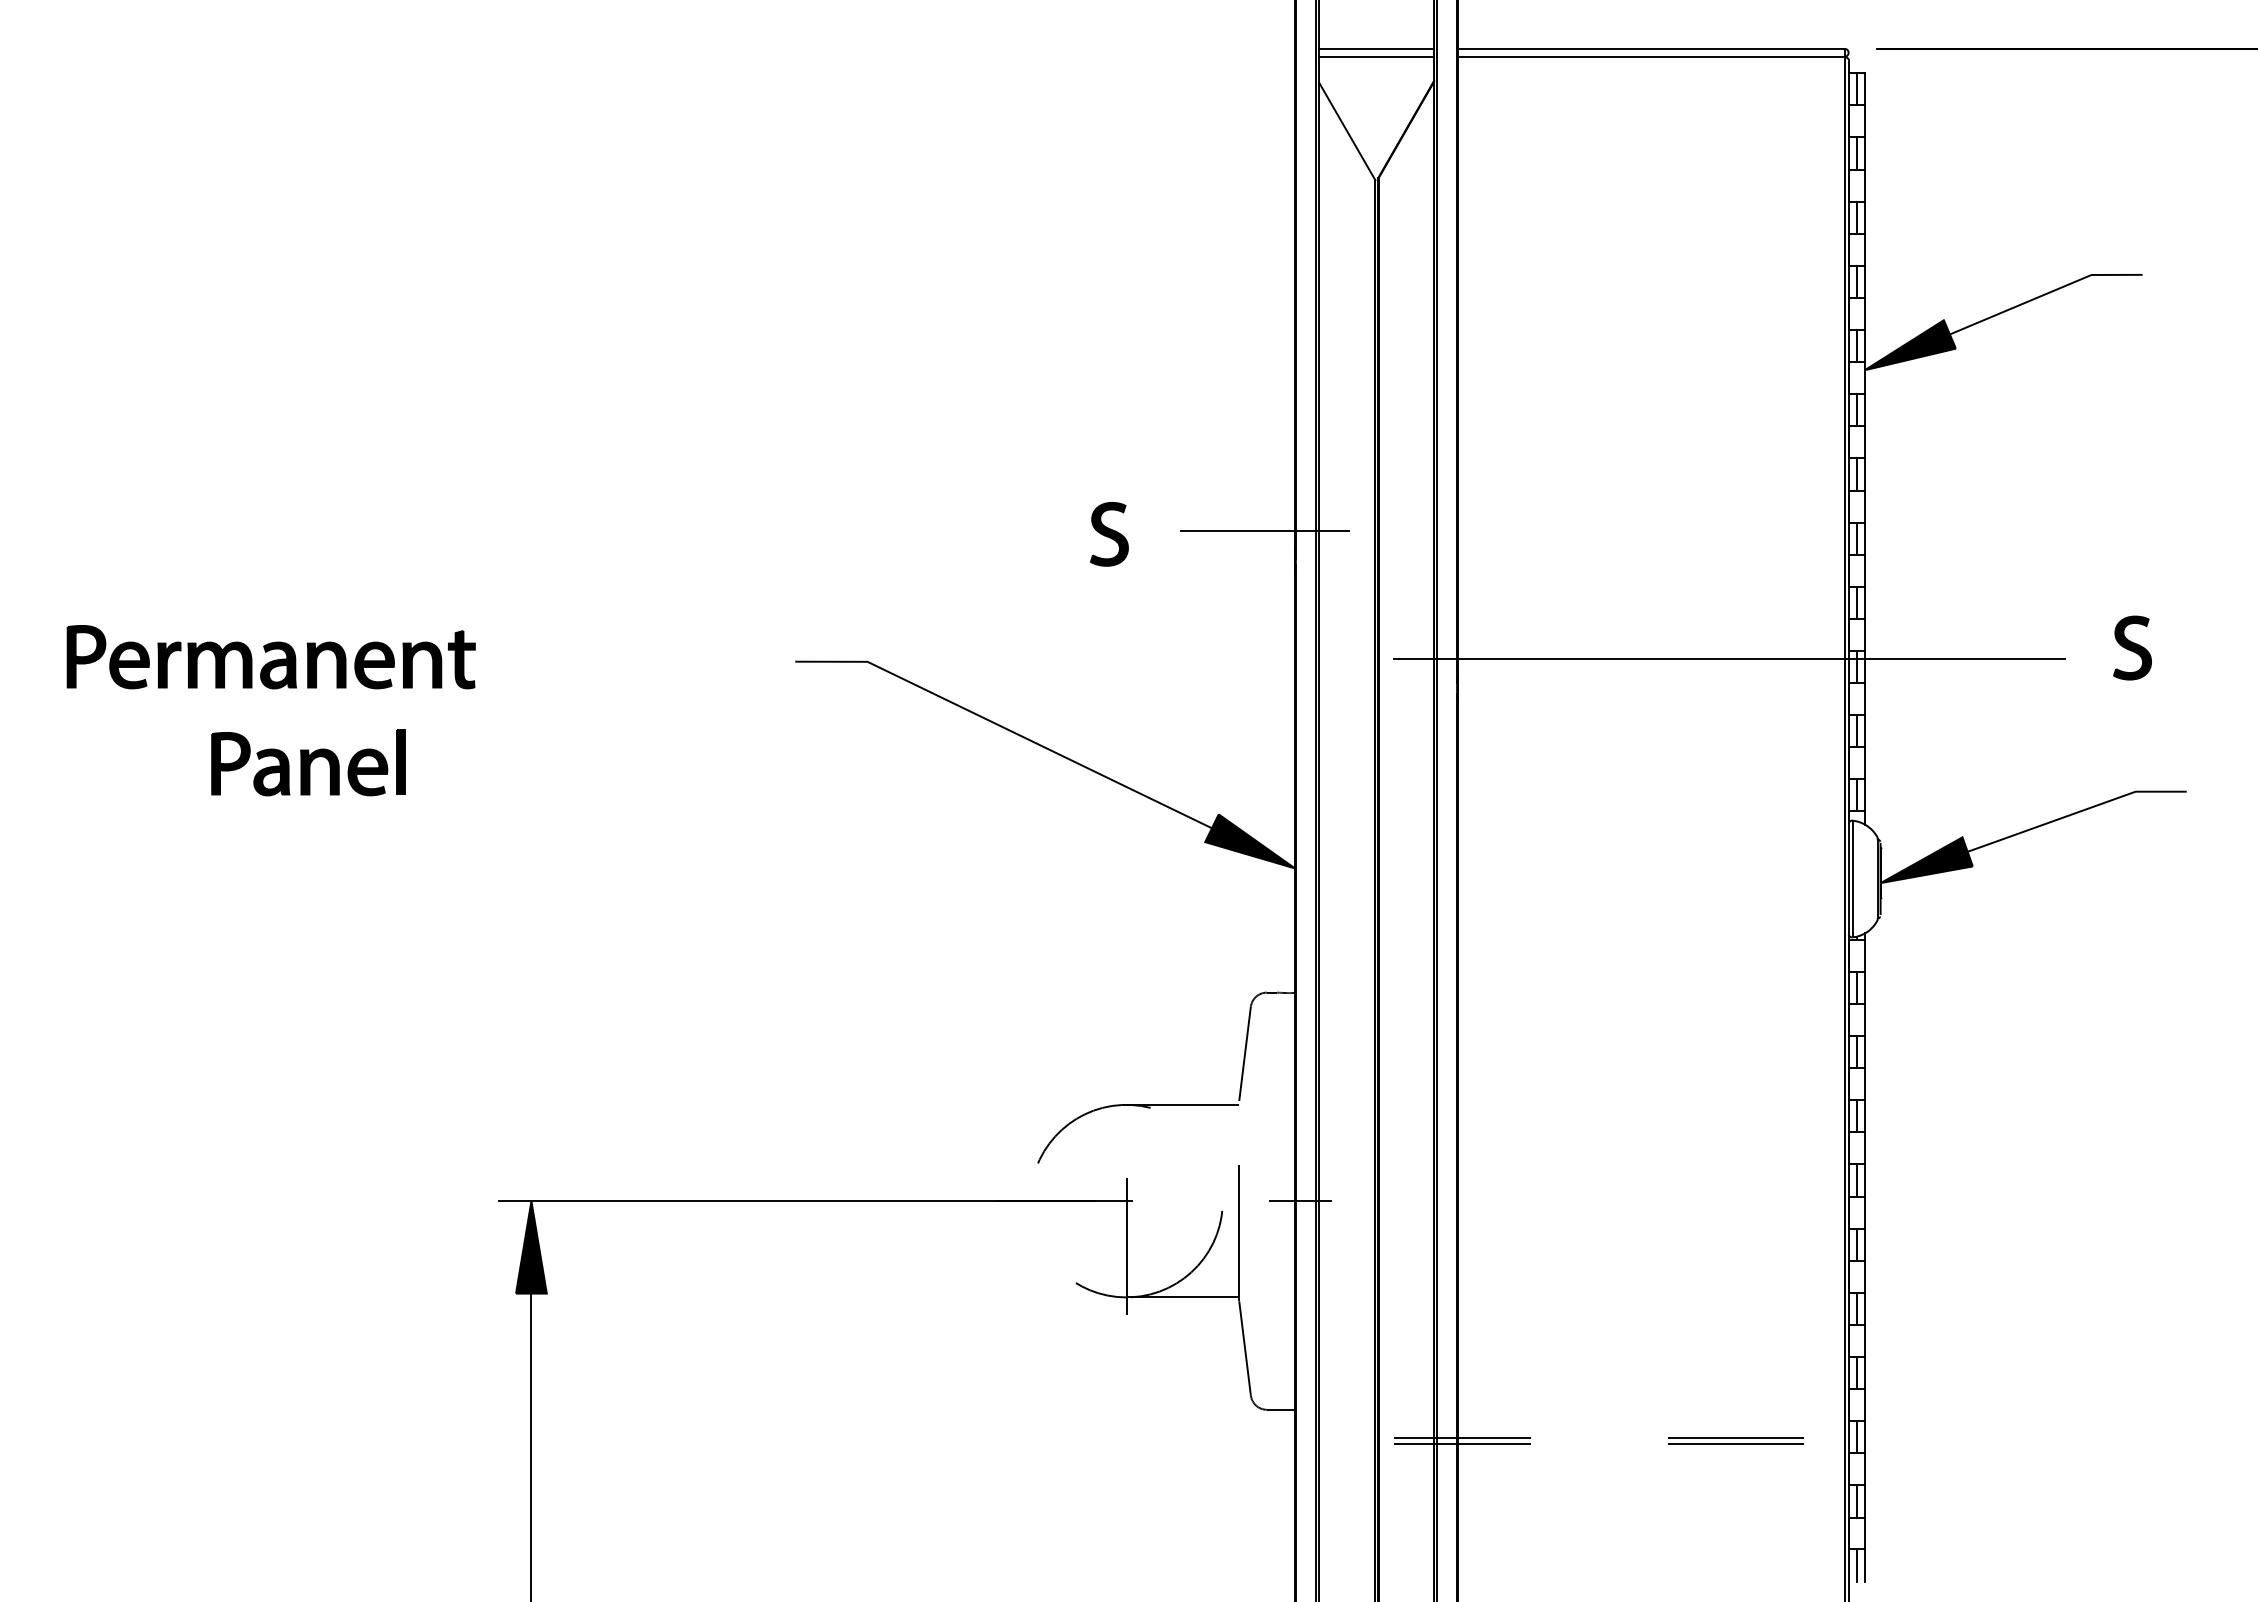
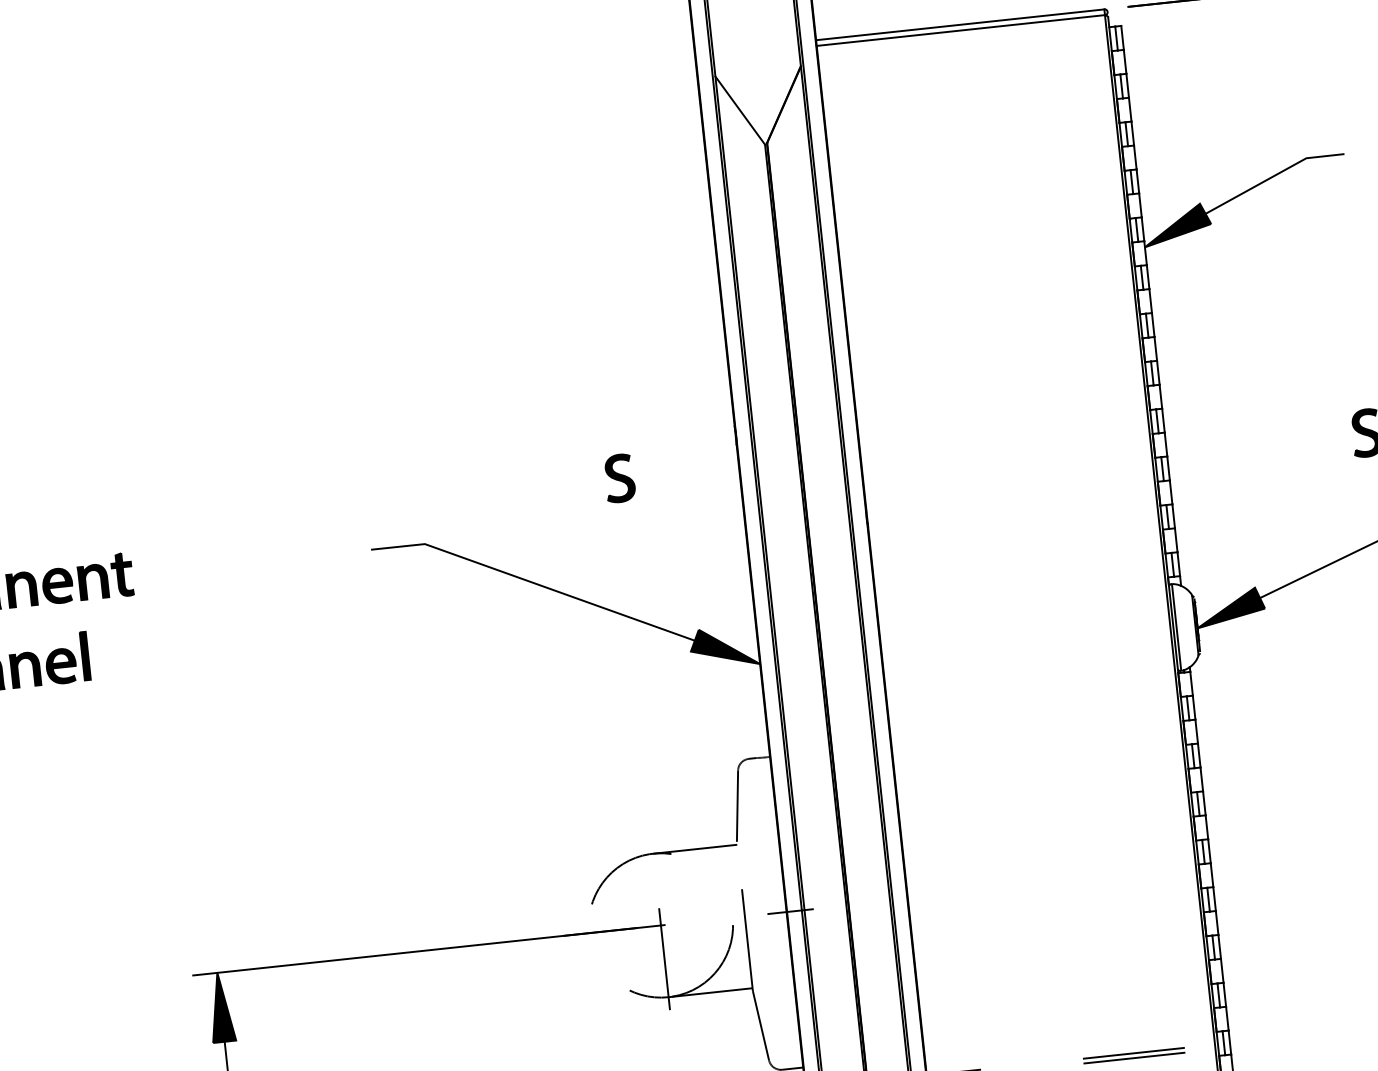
line: (1376, 48) -> (755, 46), removed
line: (1376, 56) -> (756, 52), removed
line: (1265, 531) -> (711, 415), removed
part: (1109, 534) -> (619, 478), moved
line: (1729, 659) -> (1067, 473), removed

